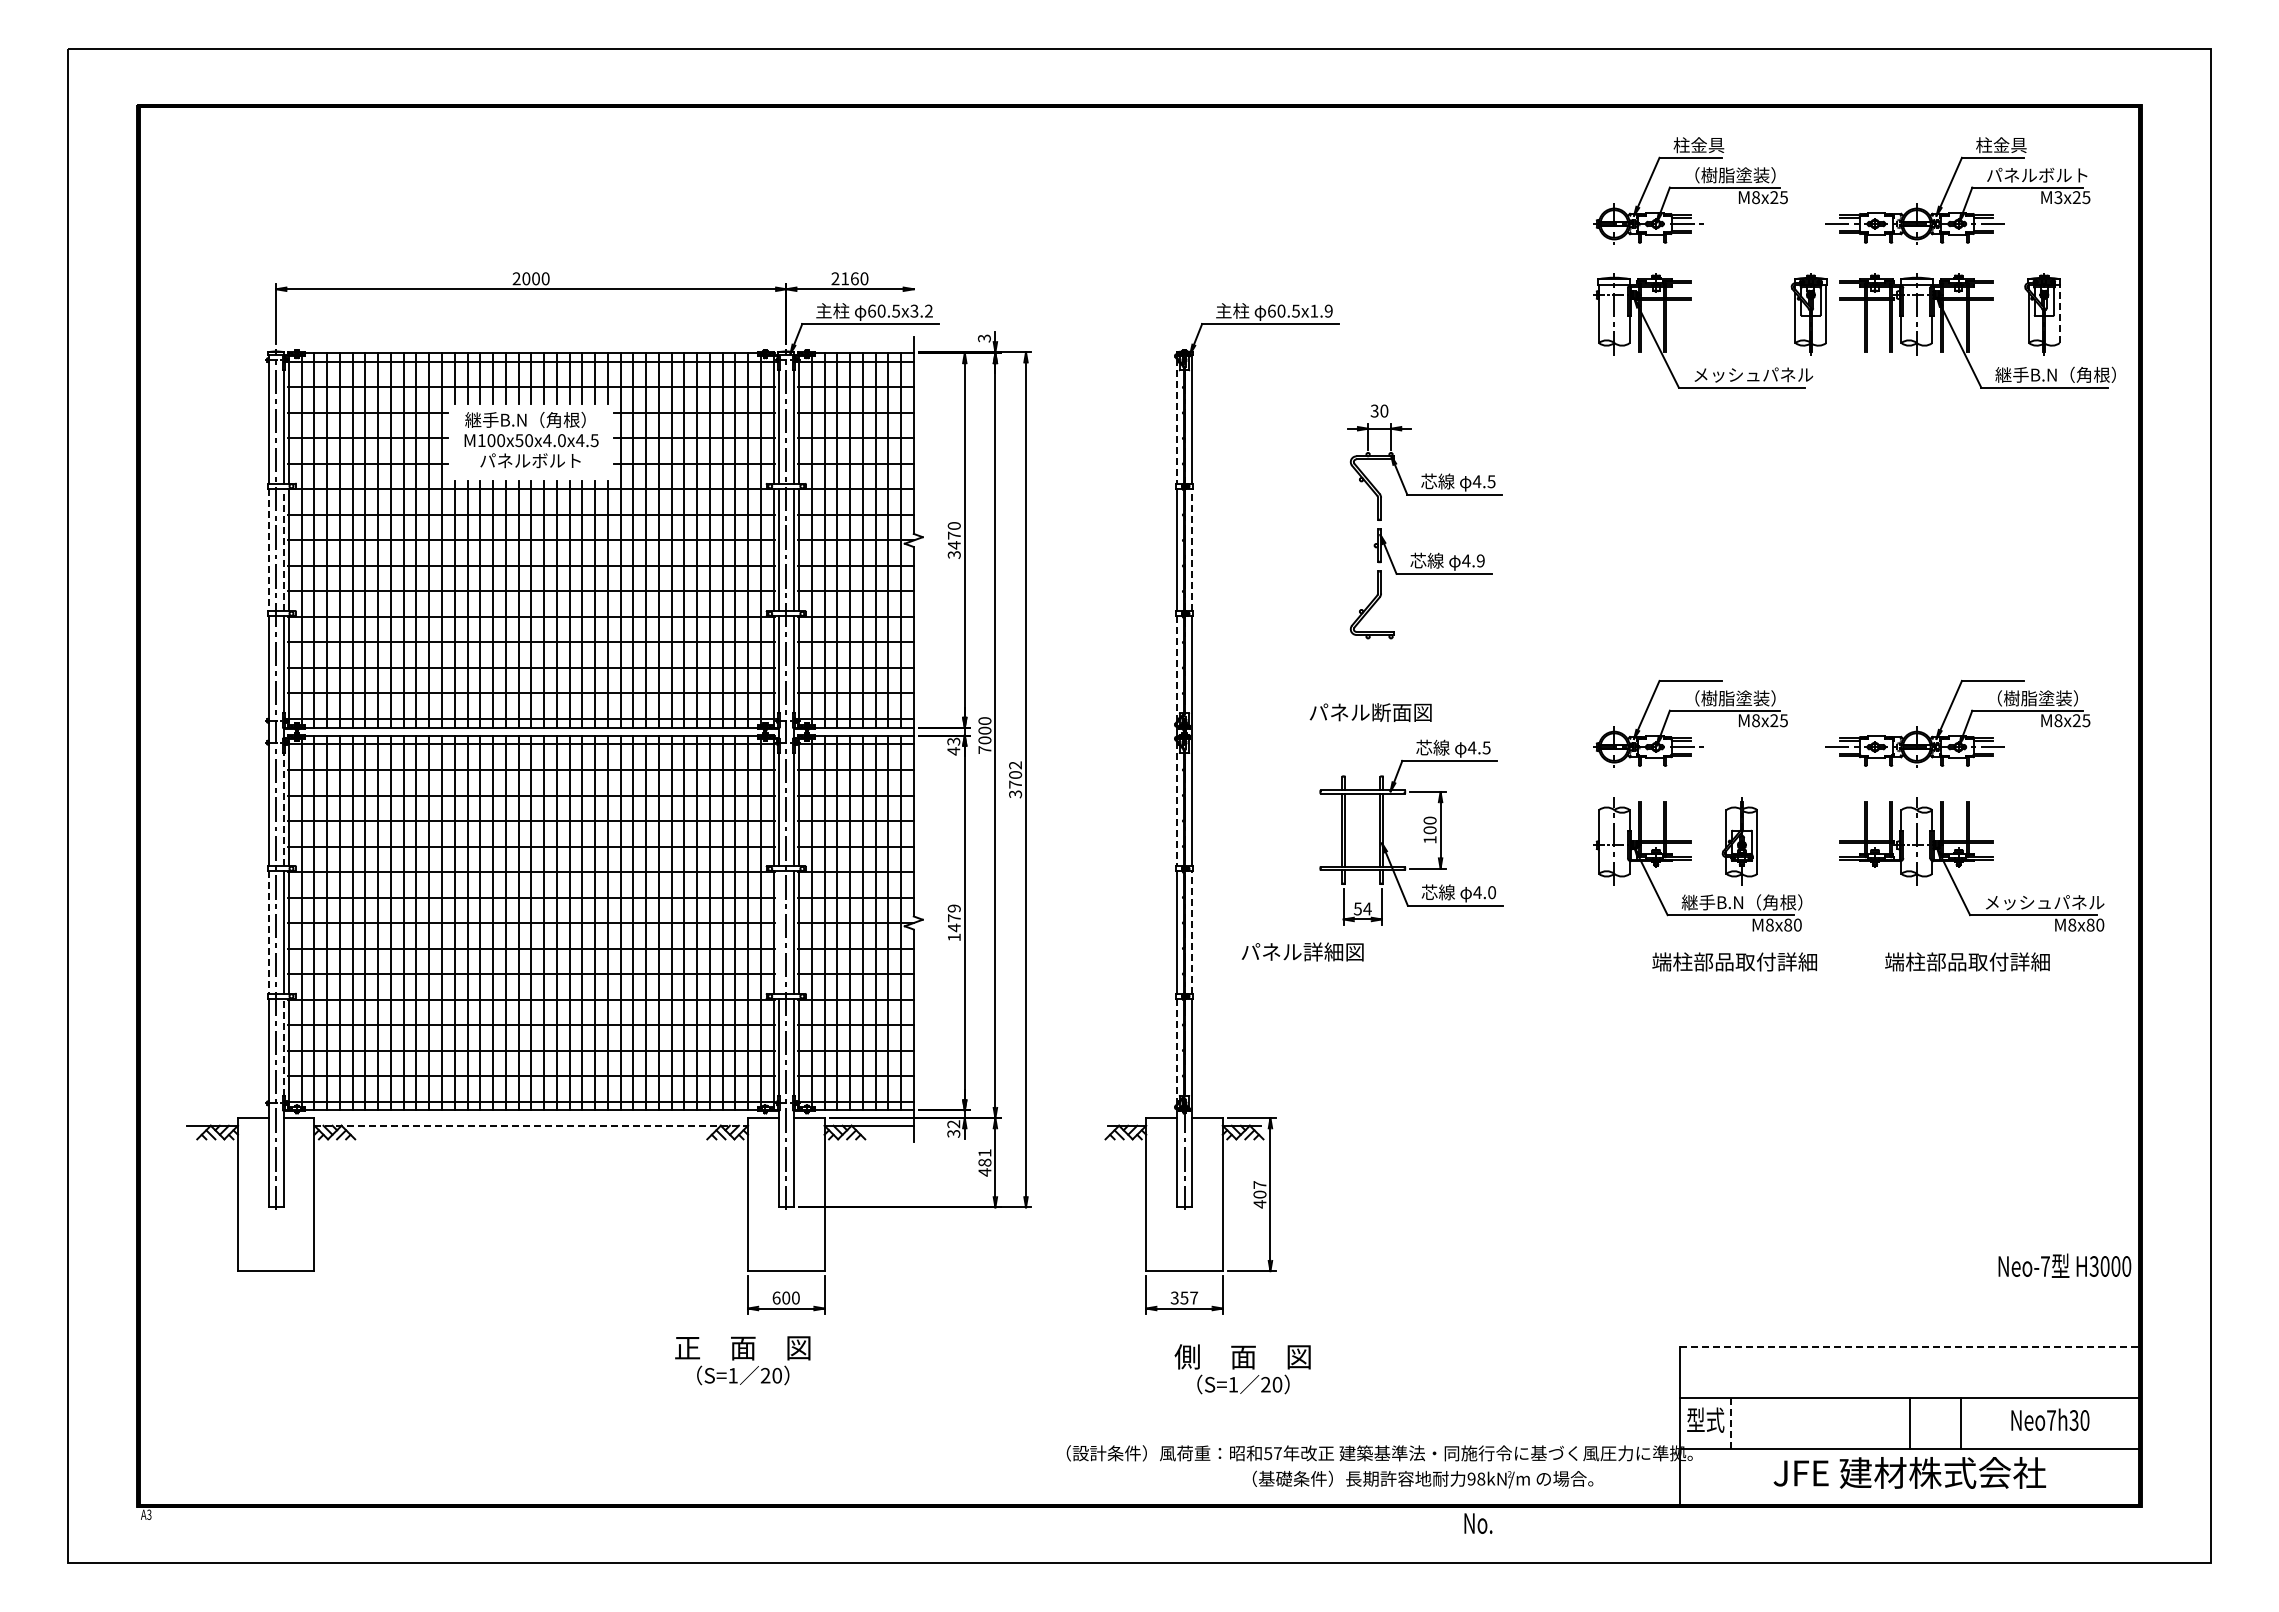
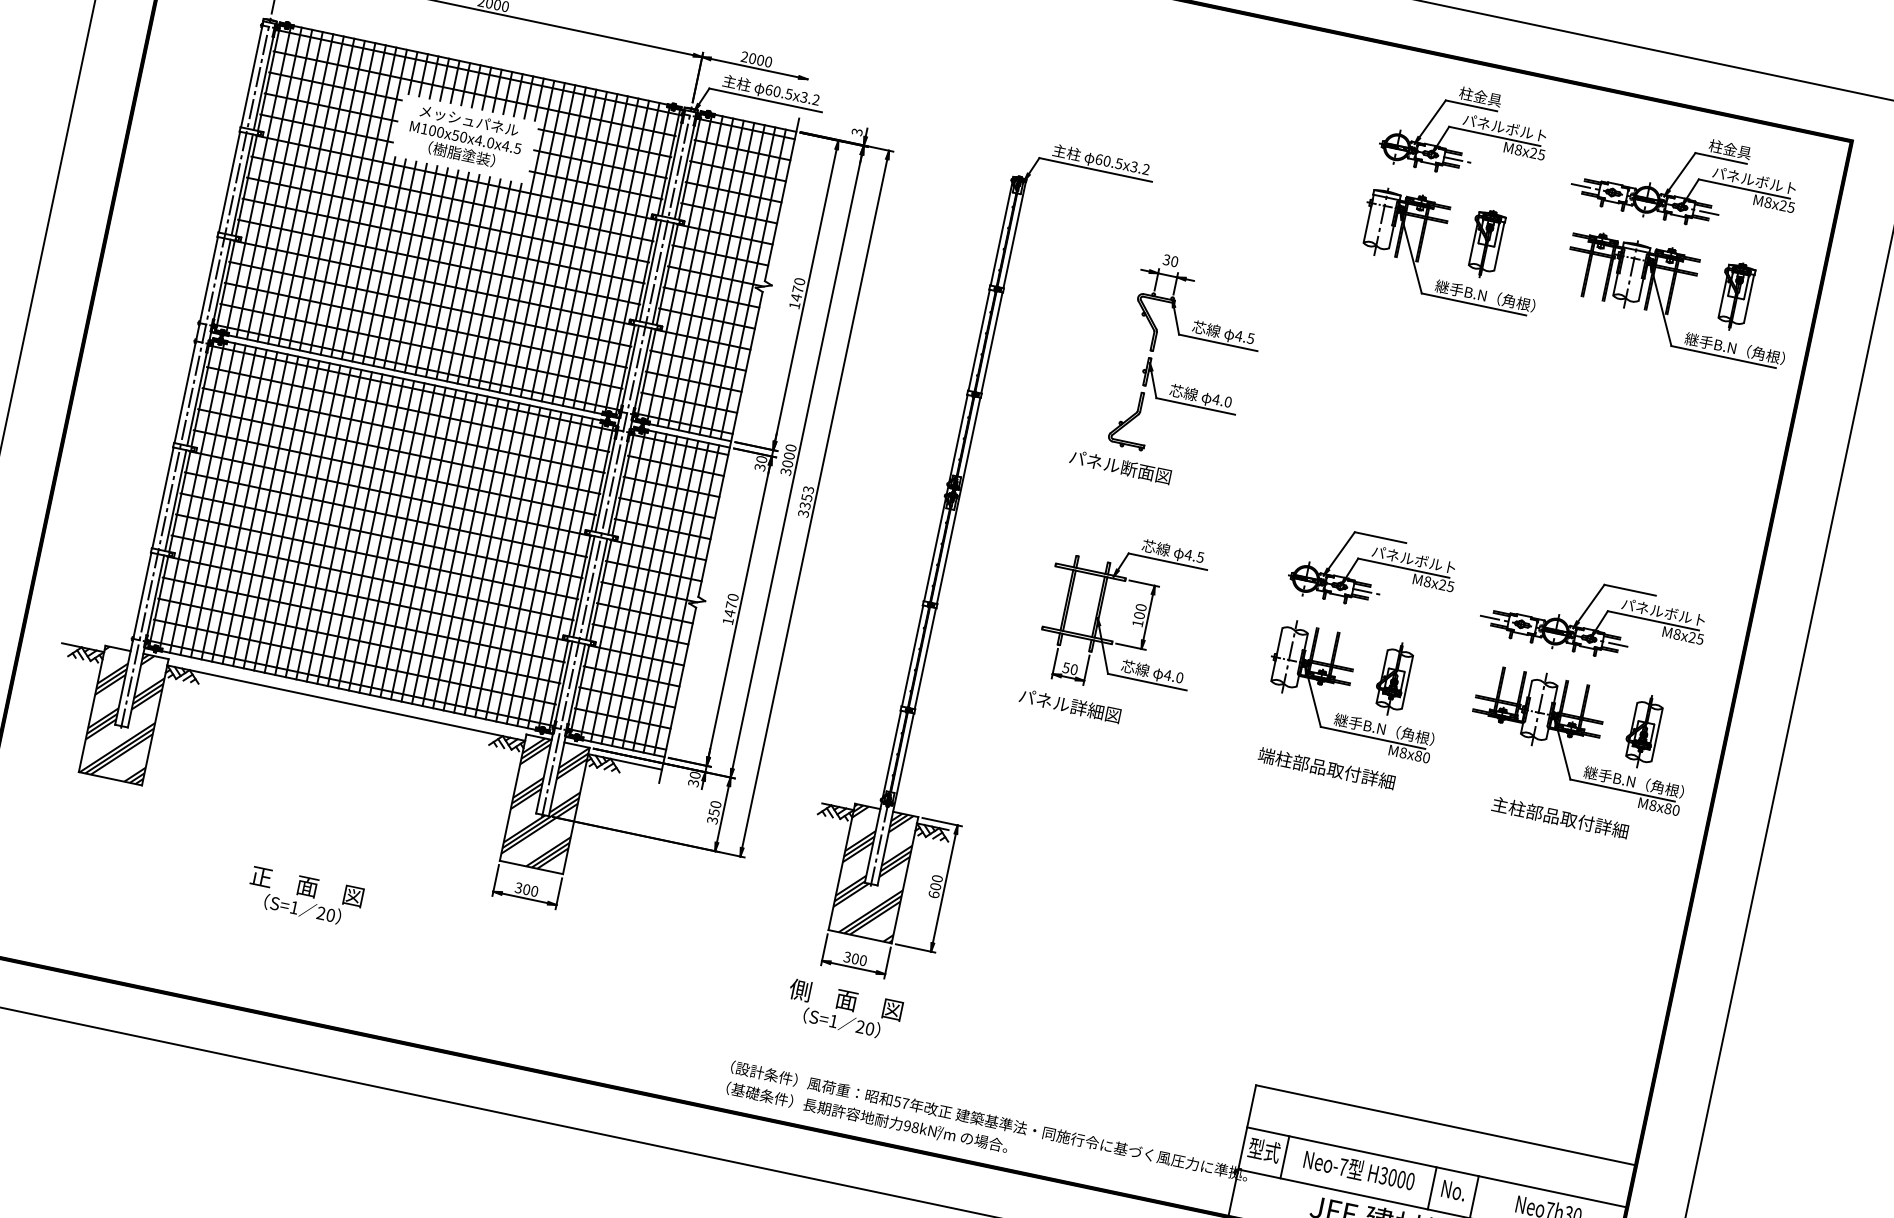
text: (1734, 175) -> (1504, 128), （樹脂塗装） -> パネルボルト
text: (2058, 197) -> (1768, 202), M3x25 -> M8x25
text: (849, 278) -> (756, 59), 2160 -> 2000
text: (1321, 310) -> (1140, 167), 60.5x1.9 -> 60.5x3.2
line: (2059, 313) -> (1748, 298), dashed -> solid
part: (1808, 314) -> (1484, 243), moved
text: (1753, 374) -> (1485, 295), メッシュパネル -> 継手B.N（角根）
text: (528, 419) -> (466, 119), 継手B.N（角根） -> メッシュパネル
line: (1176, 421) -> (1001, 234), dashed -> solid
text: (530, 460) -> (461, 153), パネルボルト -> （樹脂塗装）
line: (283, 549) -> (241, 184), dashed -> solid
line: (1192, 549) -> (992, 342), dashed -> solid
line: (268, 550) -> (229, 182), dashed -> solid
text: (953, 554) -> (794, 305), 3470 -> 1470
text: (1480, 560) -> (1228, 401), 4.9 -> 4.0
line: (1176, 669) -> (958, 438), dashed -> solid
text: (1734, 698) -> (1413, 559), （樹脂塗装） -> パネルボルト
text: (2037, 698) -> (1663, 612), （樹脂塗装） -> パネルボルト
text: (1370, 712) -> (1120, 466), moved
text: (953, 746) -> (760, 463), 43 -> 30
text: (984, 750) -> (785, 472), 7000 -> 3000
text: (1015, 774) -> (807, 497), 3702 -> 3353
line: (1176, 804) -> (934, 550), dashed -> solid
line: (283, 809) -> (196, 399), dashed -> solid
part: (2042, 841) -> (1643, 731), added
text: (2044, 902) -> (1634, 782), メッシュパネル -> 継手B.N（角根）
text: (954, 908) -> (733, 597), 1479 -> 1470
text: (1367, 908) -> (1074, 669), 54 -> 50
line: (778, 932) -> (583, 586), added
line: (1192, 932) -> (925, 658), dashed -> solid
line: (268, 933) -> (162, 498), dashed -> solid
text: (1302, 951) -> (1070, 705), moved
text: (1734, 961) -> (1326, 768), moved
text: (1894, 961) -> (1499, 804), 端柱部品取付詳細 -> 主柱部品取付詳細
line: (283, 1047) -> (155, 595), dashed -> solid
line: (1176, 1051) -> (891, 754), dashed -> solid
text: (953, 1124) -> (694, 775), 32 -> 30
line: (531, 1125) -> (346, 702), dashed -> solid
text: (984, 1162) -> (713, 812), 481 -> 350
hatch: (275, 1194) -> (123, 715), added
hatch: (786, 1194) -> (544, 804), added
hatch: (1184, 1194) -> (873, 873), added
text: (1259, 1194) -> (935, 886), 407 -> 600
text: (2064, 1265) -> (1359, 1169), moved
text: (776, 1297) -> (518, 887), 600 -> 300
text: (1189, 1297) -> (859, 959), 357 -> 300
line: (1909, 1346) -> (1445, 1125), dashed -> solid
text: (742, 1360) -> (304, 896), moved
text: (1242, 1369) -> (843, 1010), moved
line: (1731, 1423) -> (1285, 1157), dashed -> solid
text: (1422, 1479) -> (866, 1117), moved
text: (1478, 1523) -> (1453, 1190), moved

